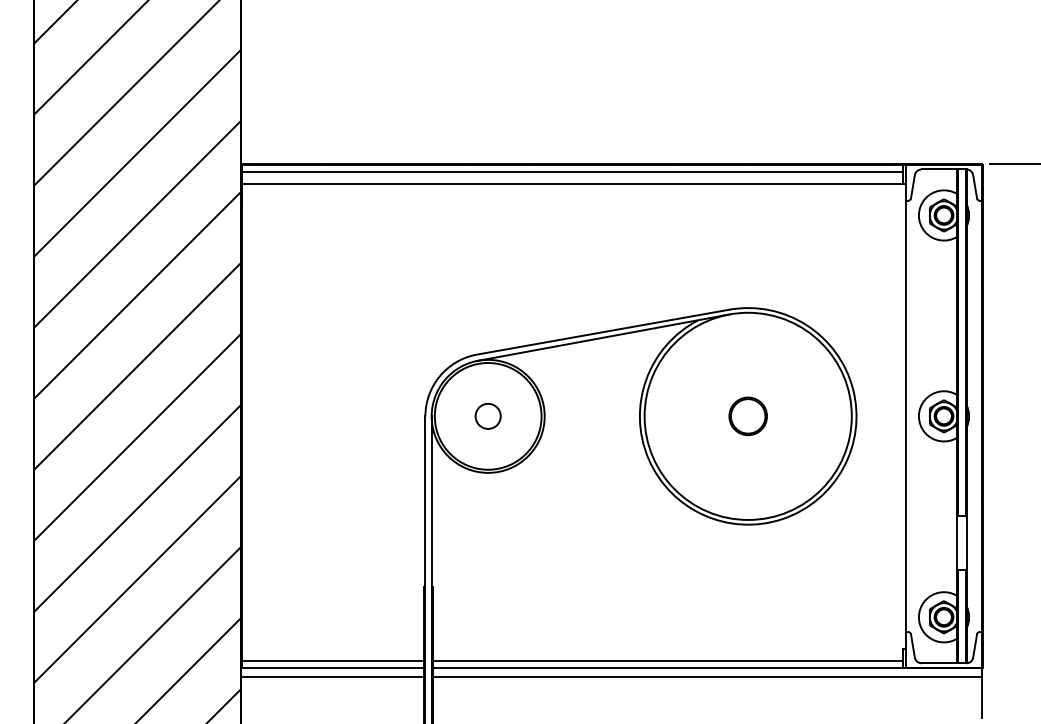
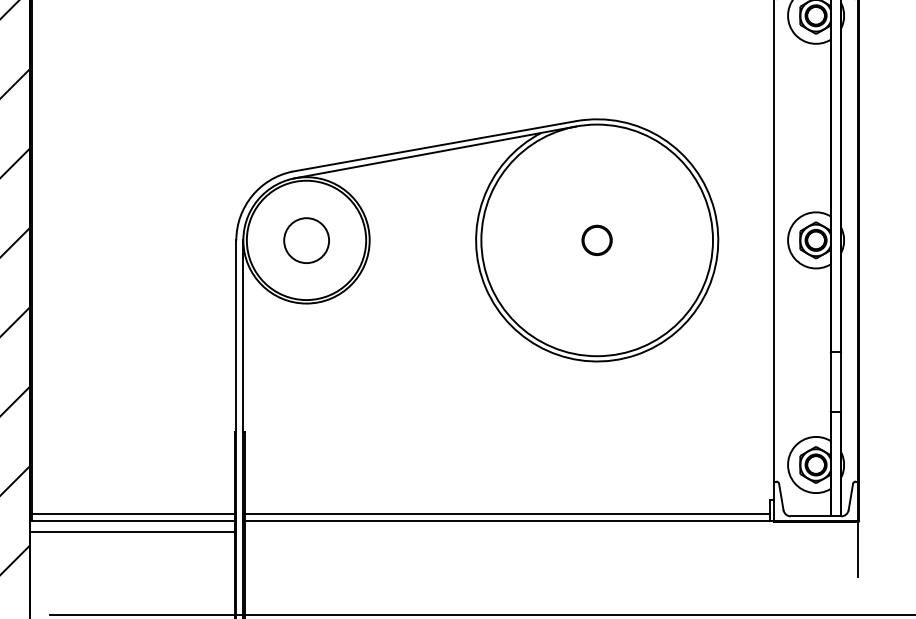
circle: (487, 415) -> (305, 239), size x1.6
part: (747, 416) -> (596, 240), size x0.7
line: (706, 676) -> (550, 531), removed

